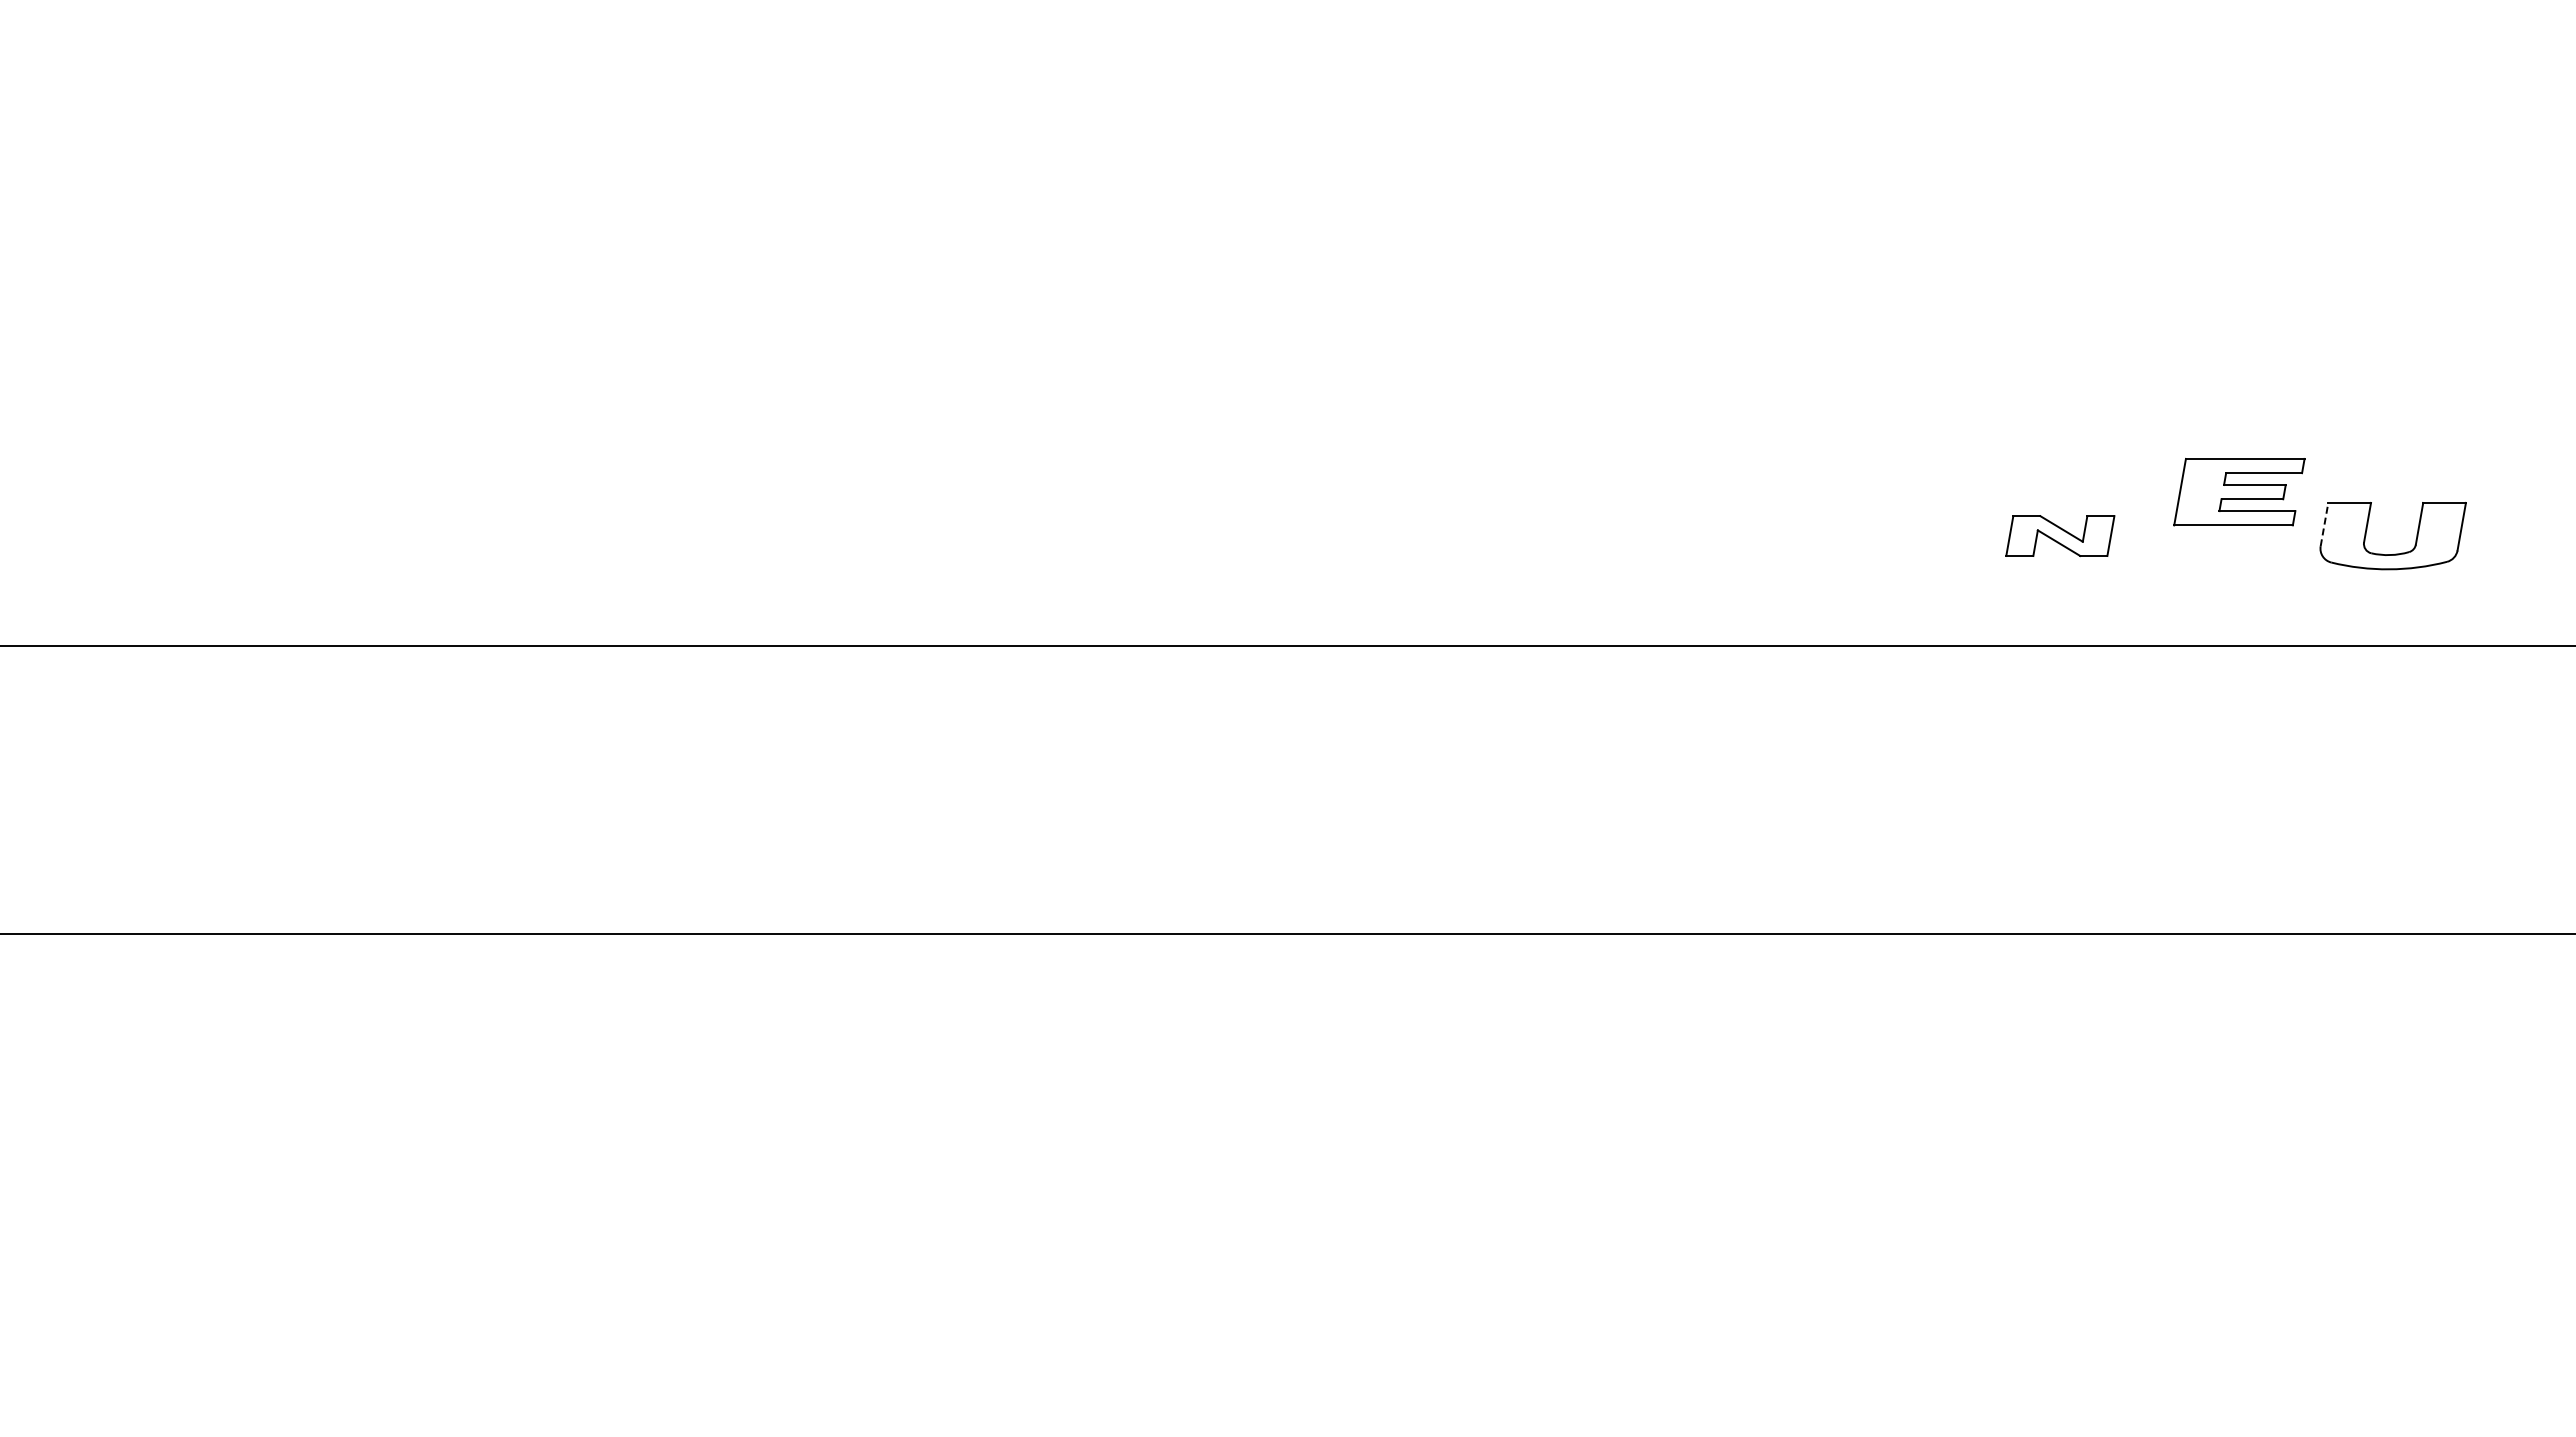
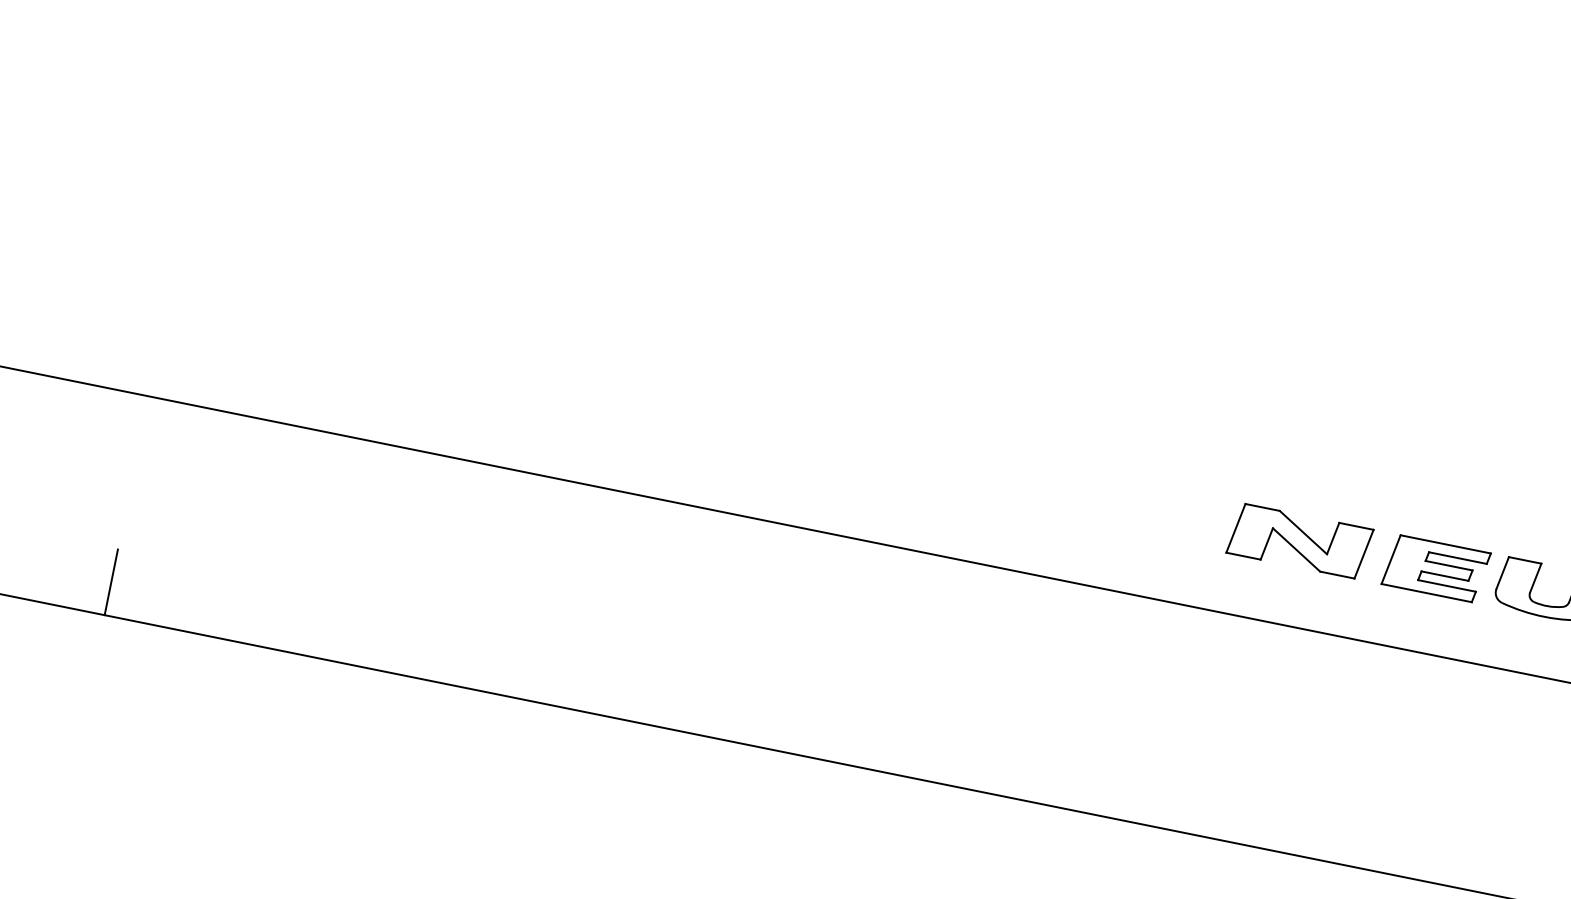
part: (2239, 492) -> (1436, 569), moved
line: (2324, 524) -> (1502, 572), dashed -> solid
part: (2060, 535) -> (1300, 540), size x1.67
line: (568, 890) -> (111, 582), added

